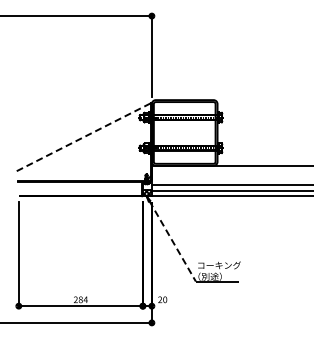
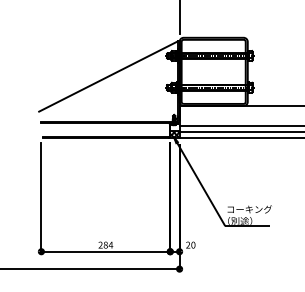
line: (83, 137) -> (108, 76), dashed -> solid
line: (172, 241) -> (200, 184), dashed -> solid

